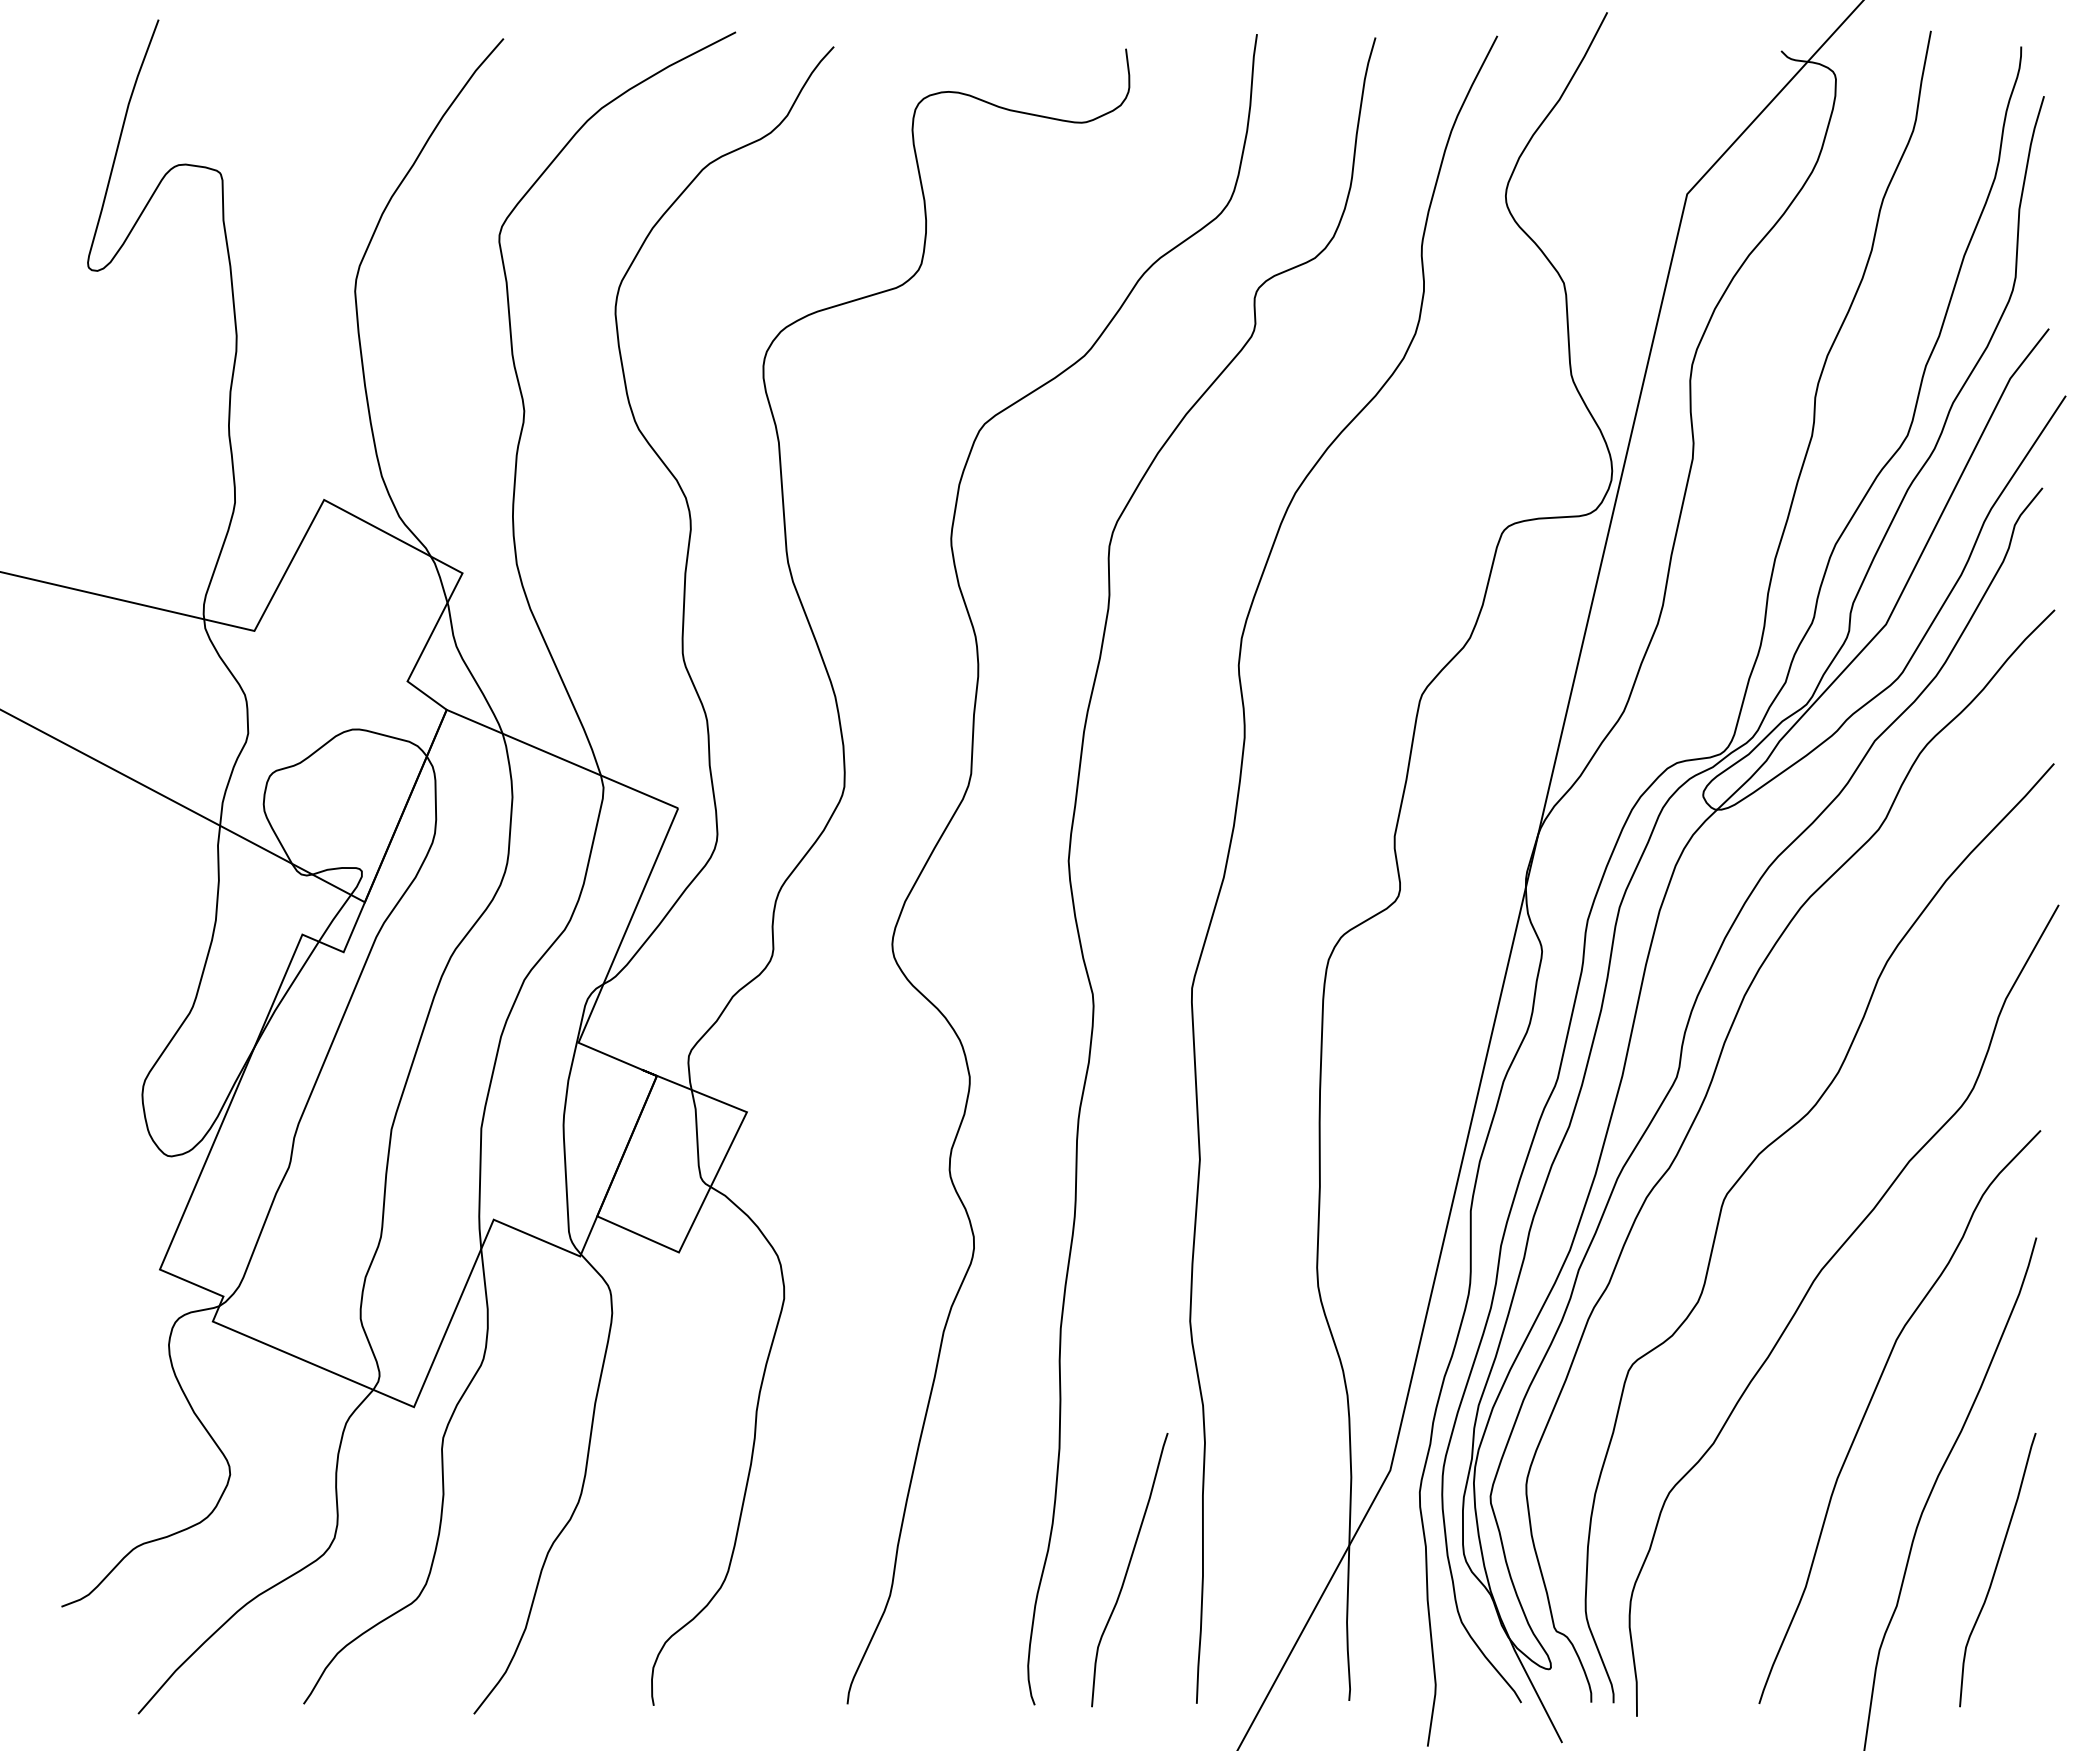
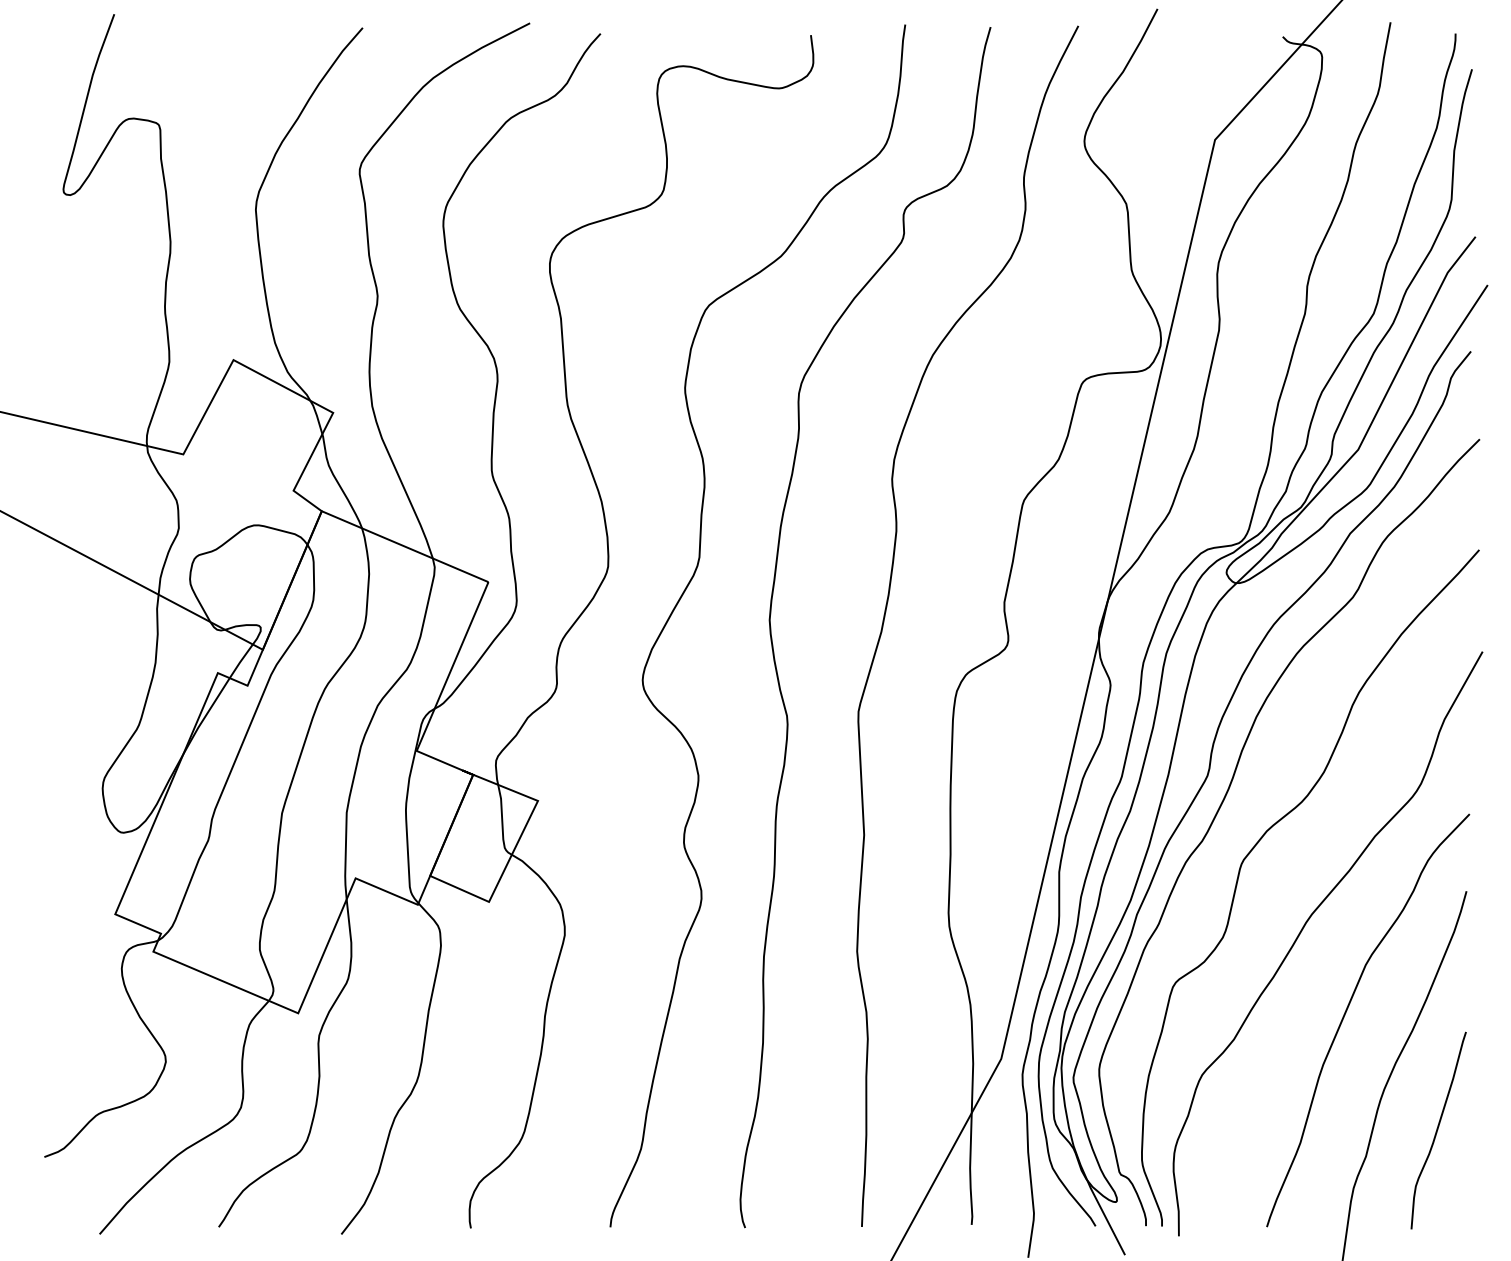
curve: (1128, 1570) -> (812, 1130), removed

